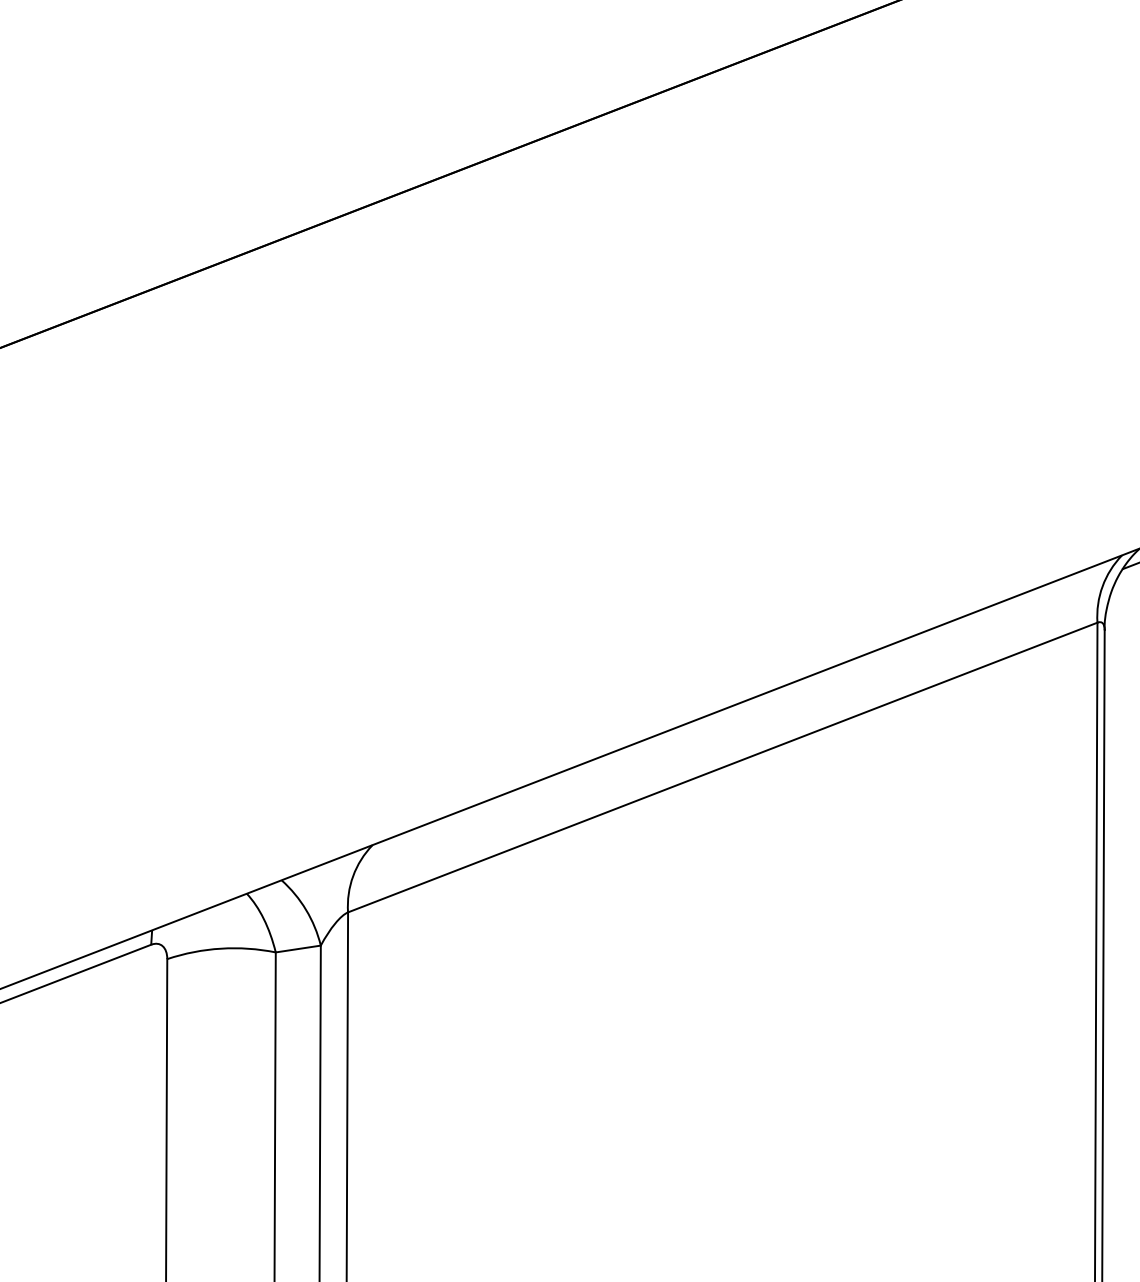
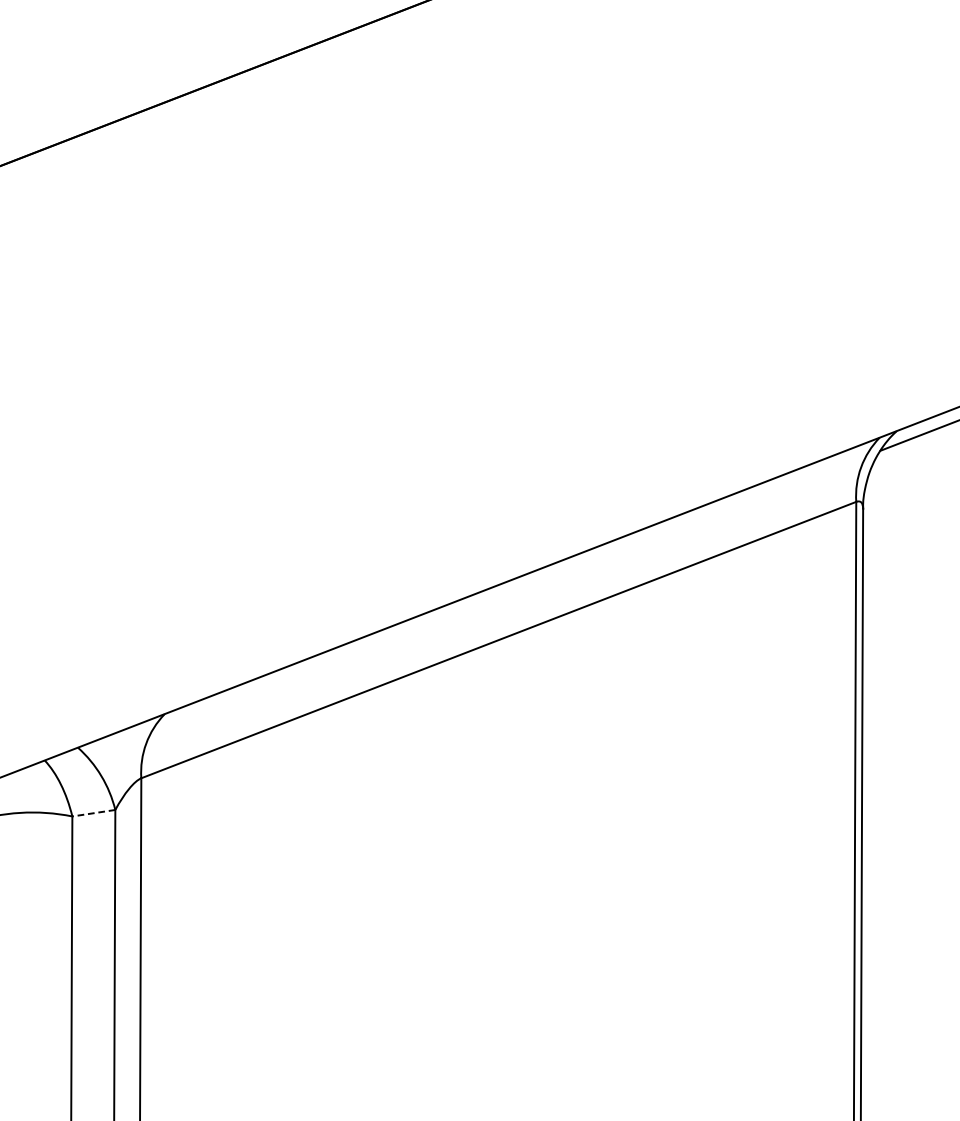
line: (298, 949) -> (94, 813), solid -> dashed

